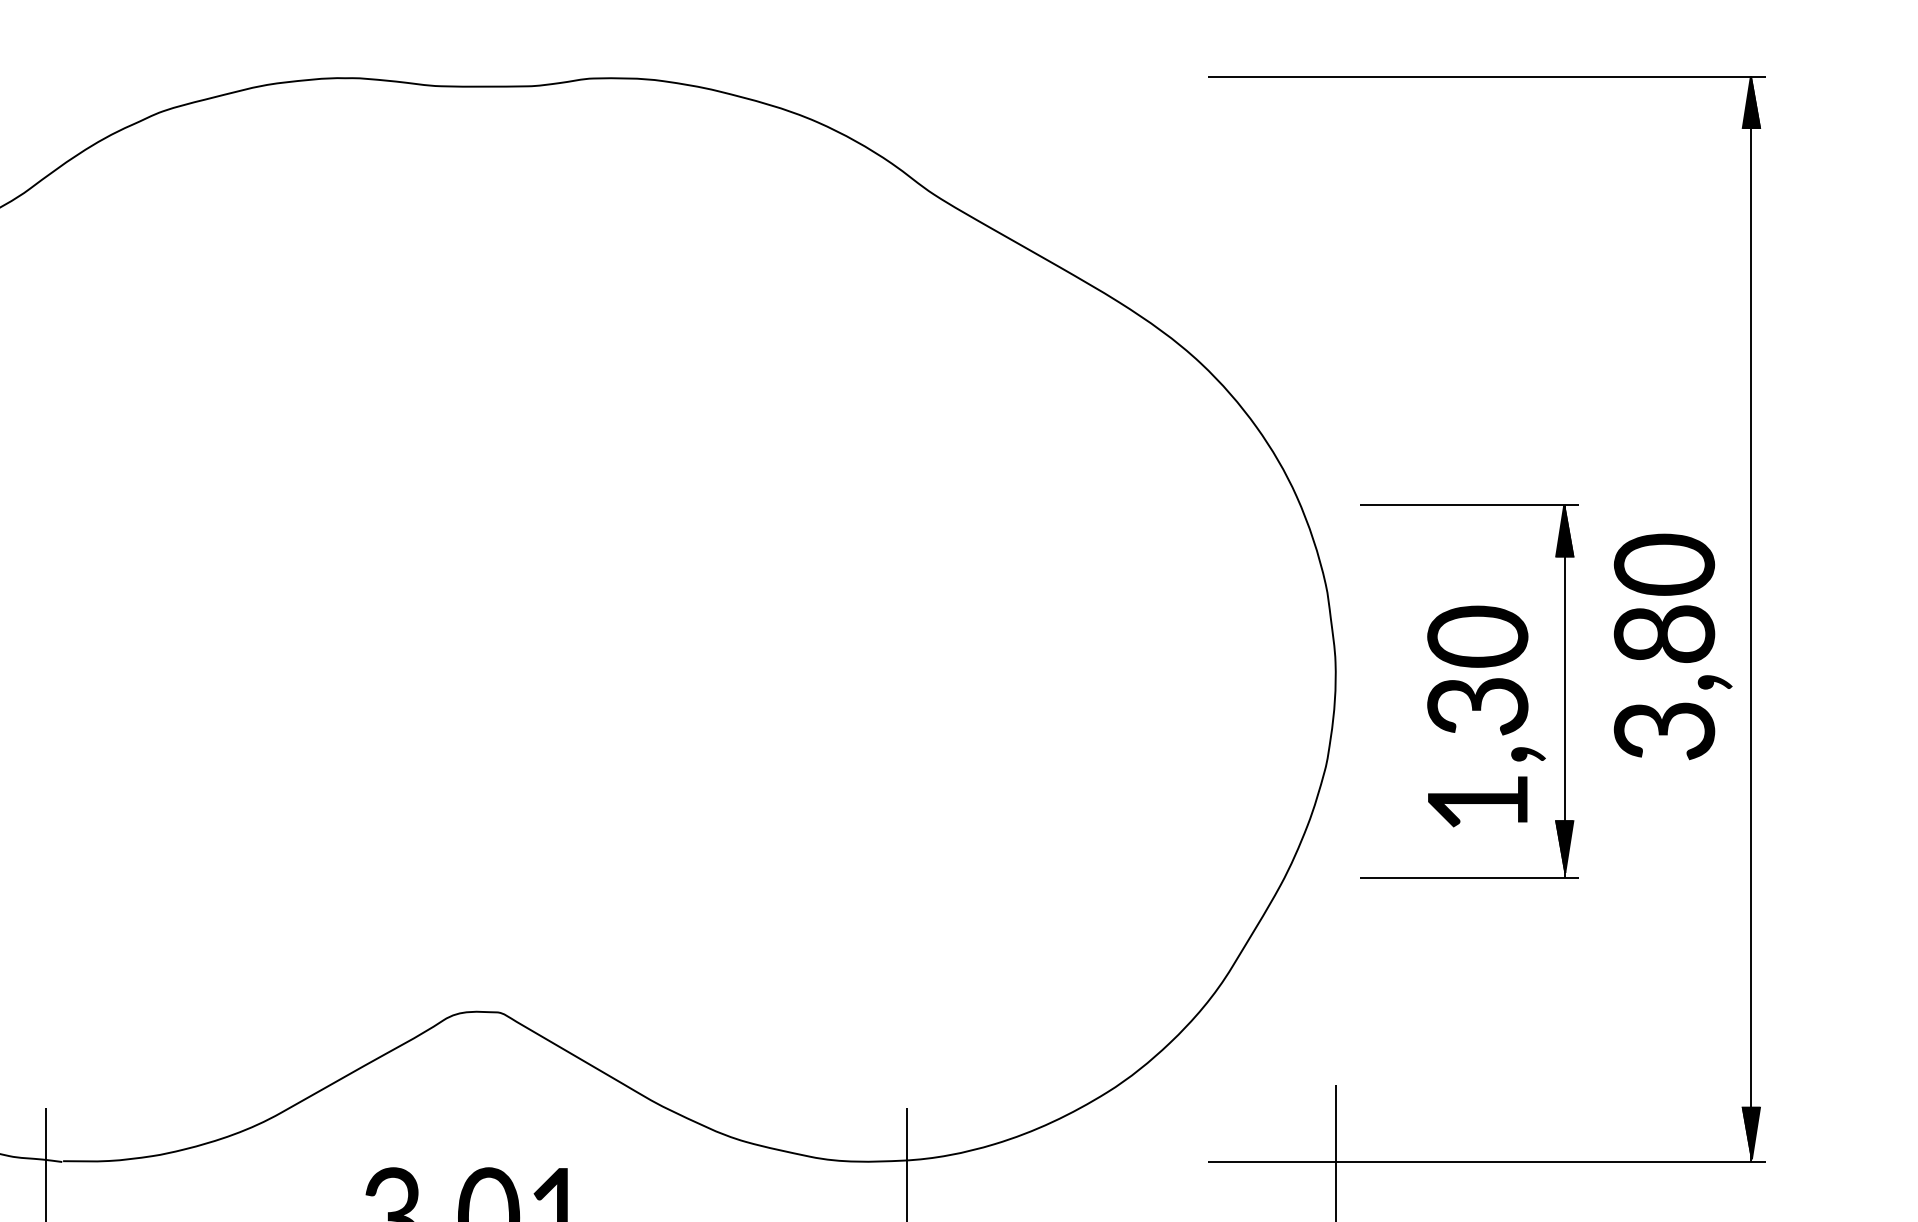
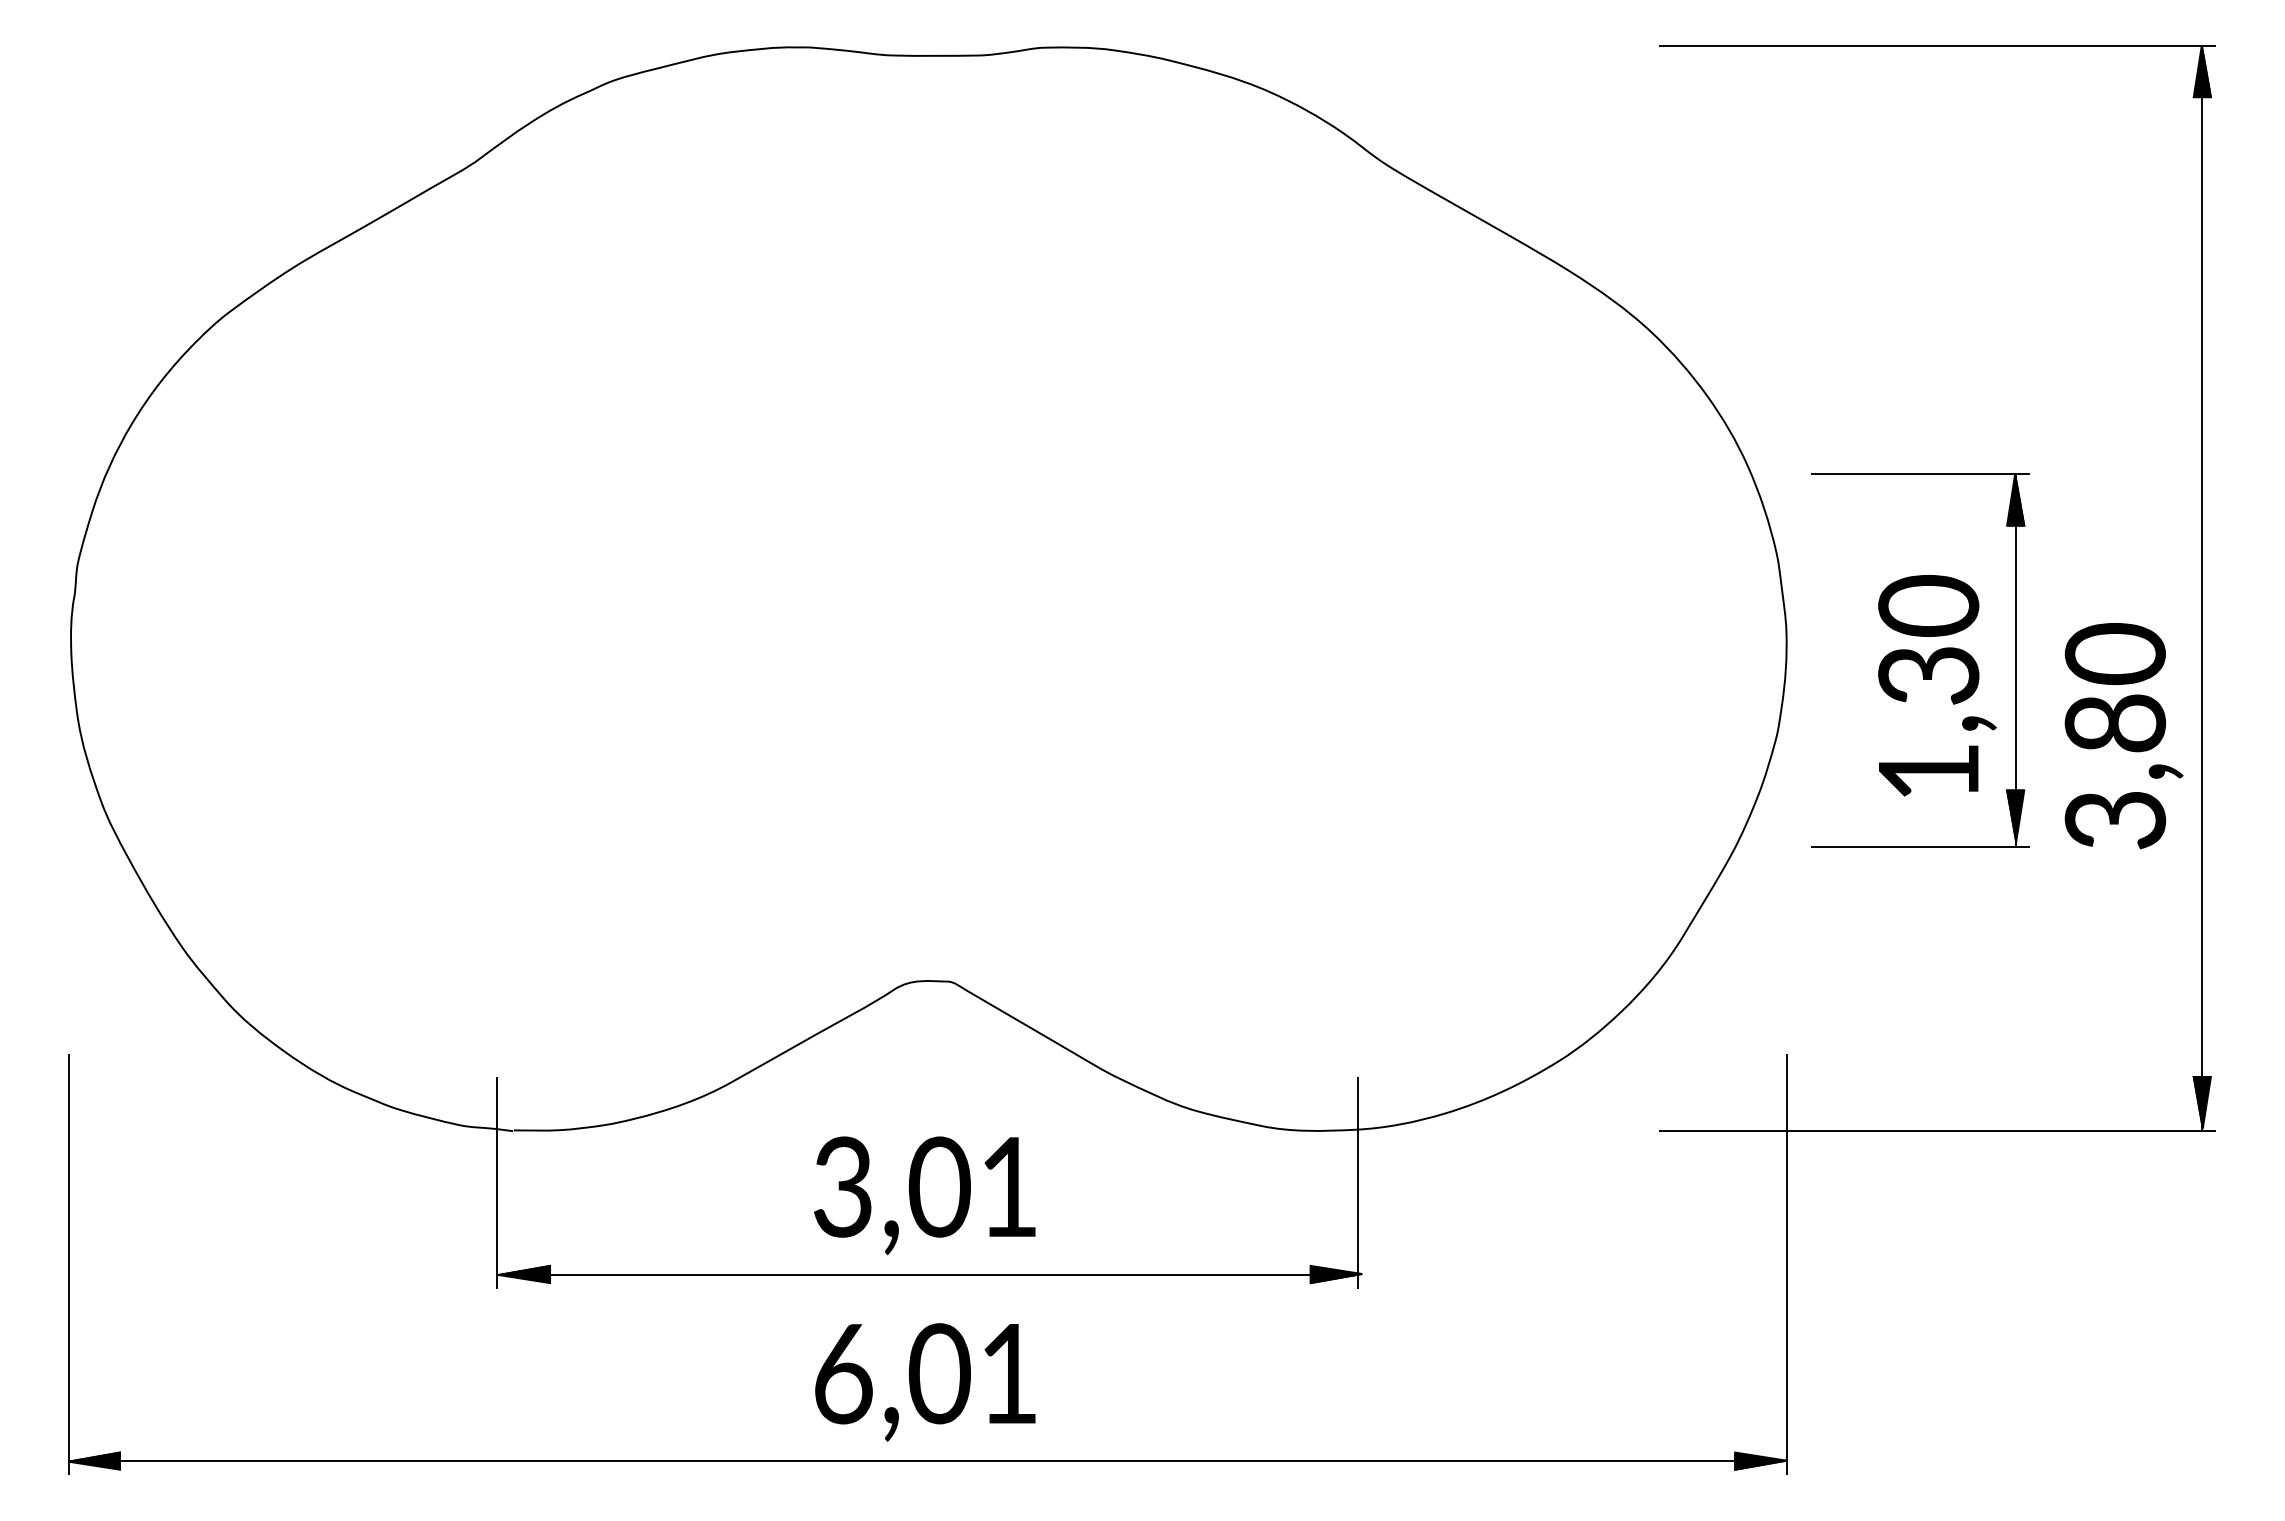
text: (1672, 647) -> (2123, 736), moved

